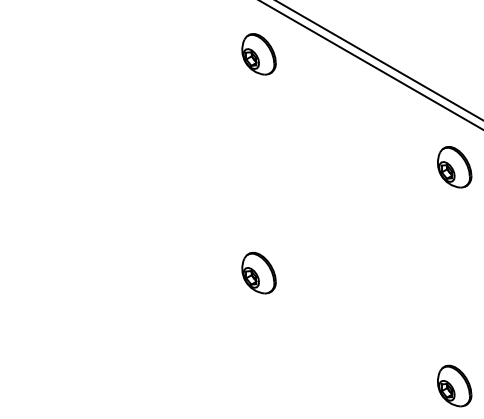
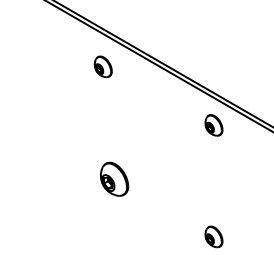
part: (257, 53) -> (102, 66), moved
part: (257, 273) -> (113, 179), size x1.6

